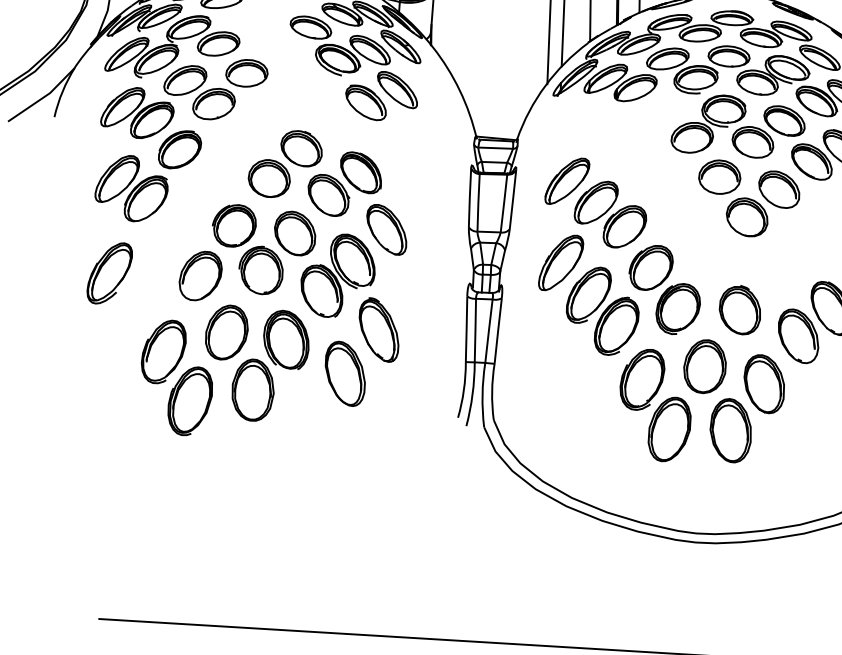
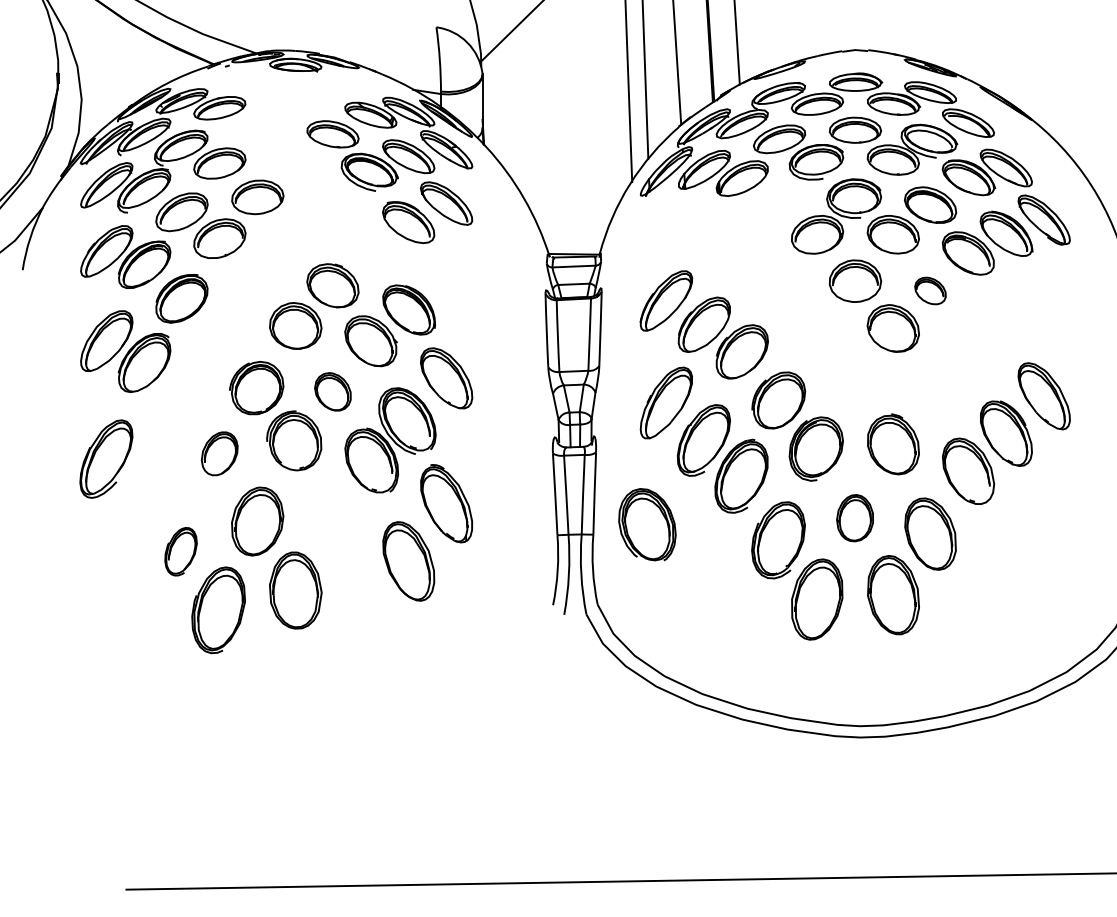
part: (779, 189) -> (930, 290), size x0.6
part: (294, 233) -> (332, 391), size x0.7
part: (200, 275) -> (219, 453), size x0.7
part: (286, 339) -> (647, 524), moved
part: (163, 351) -> (180, 551), size x0.6
part: (704, 366) -> (854, 518), size x0.7

